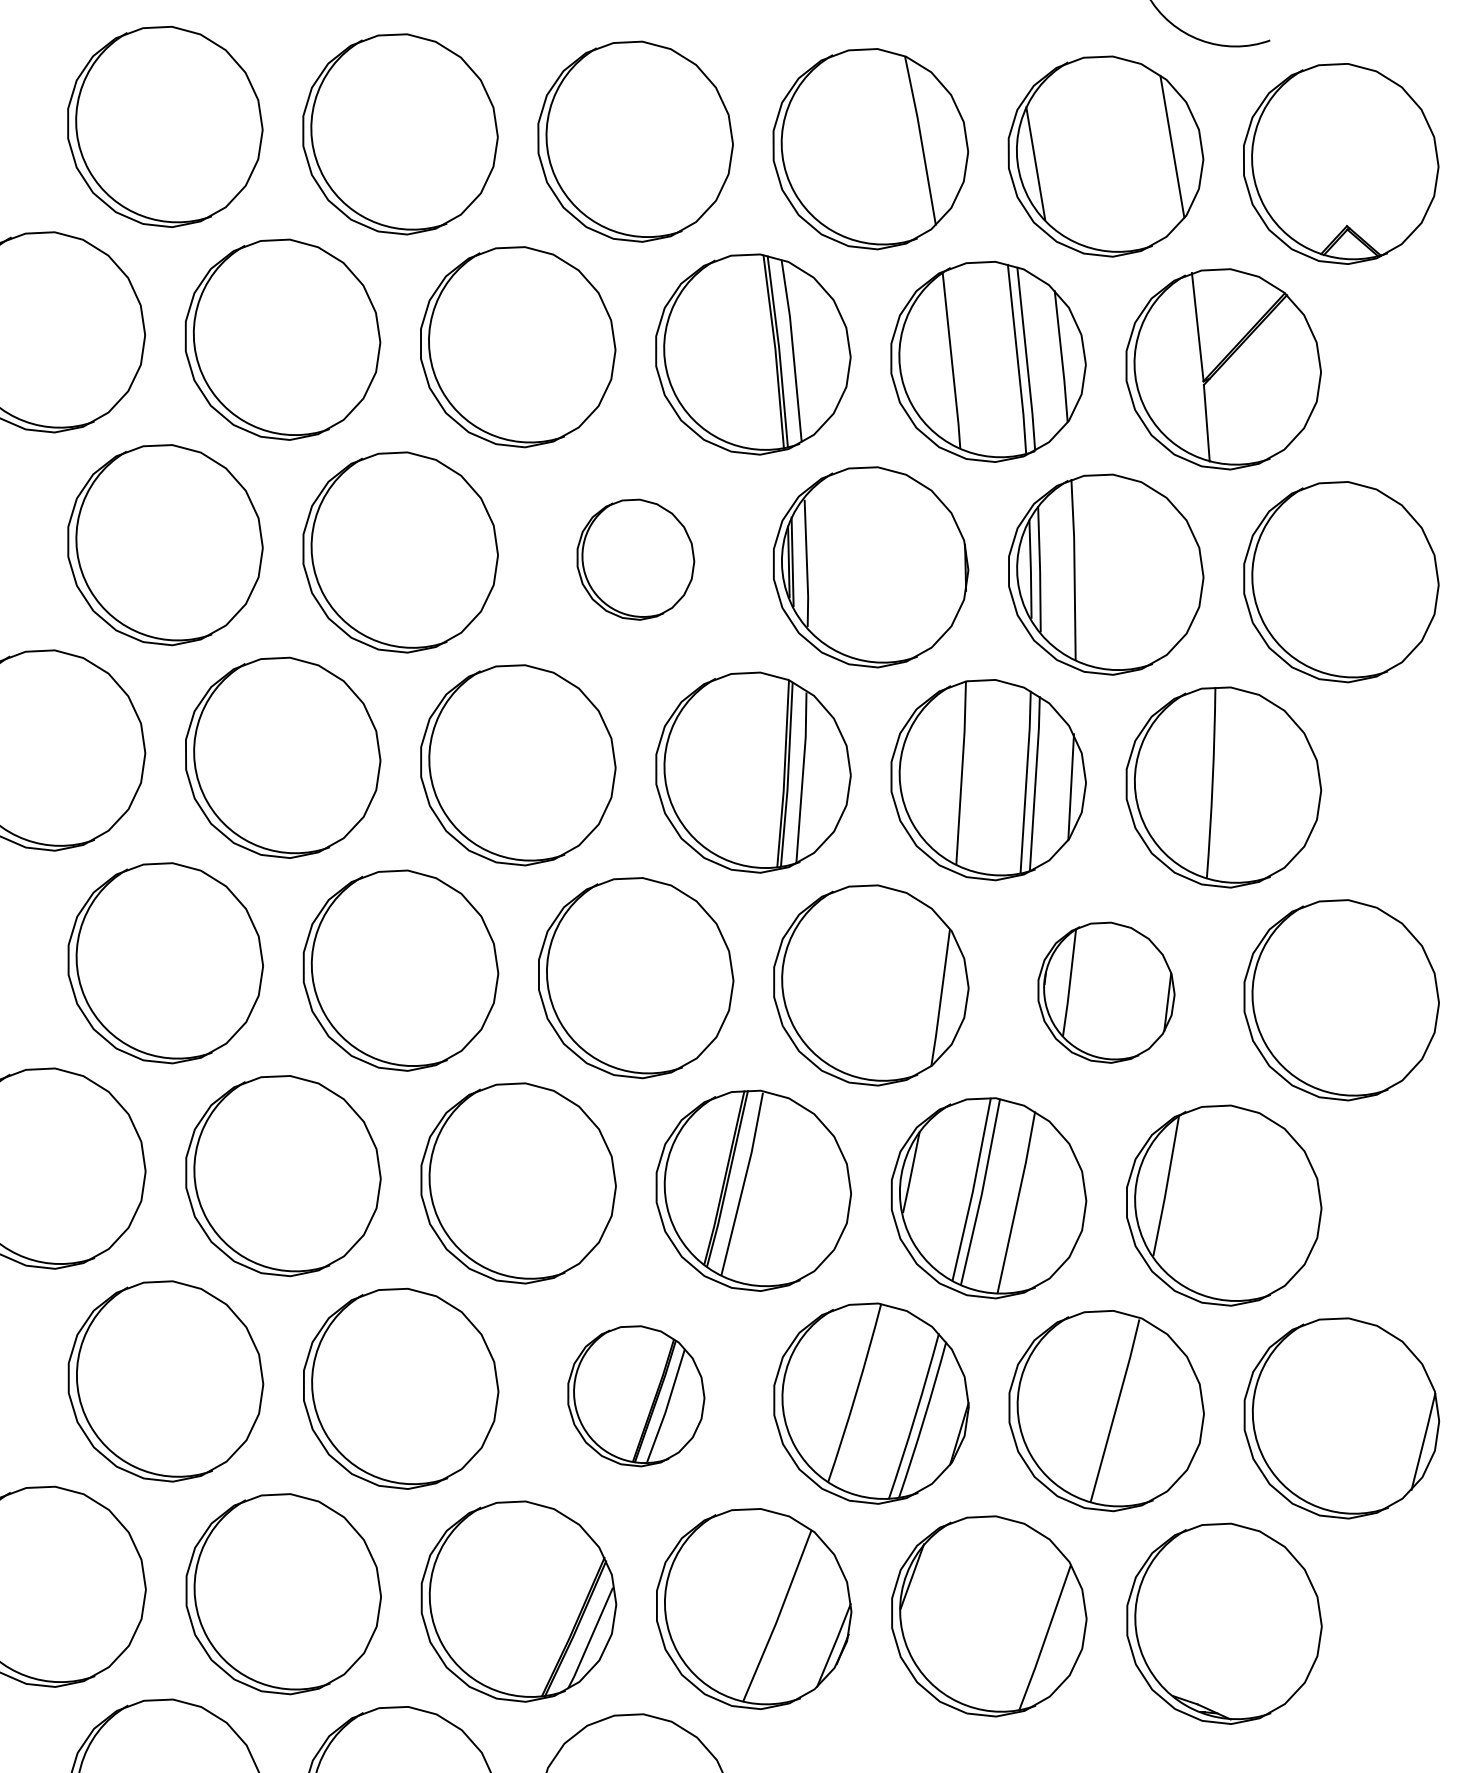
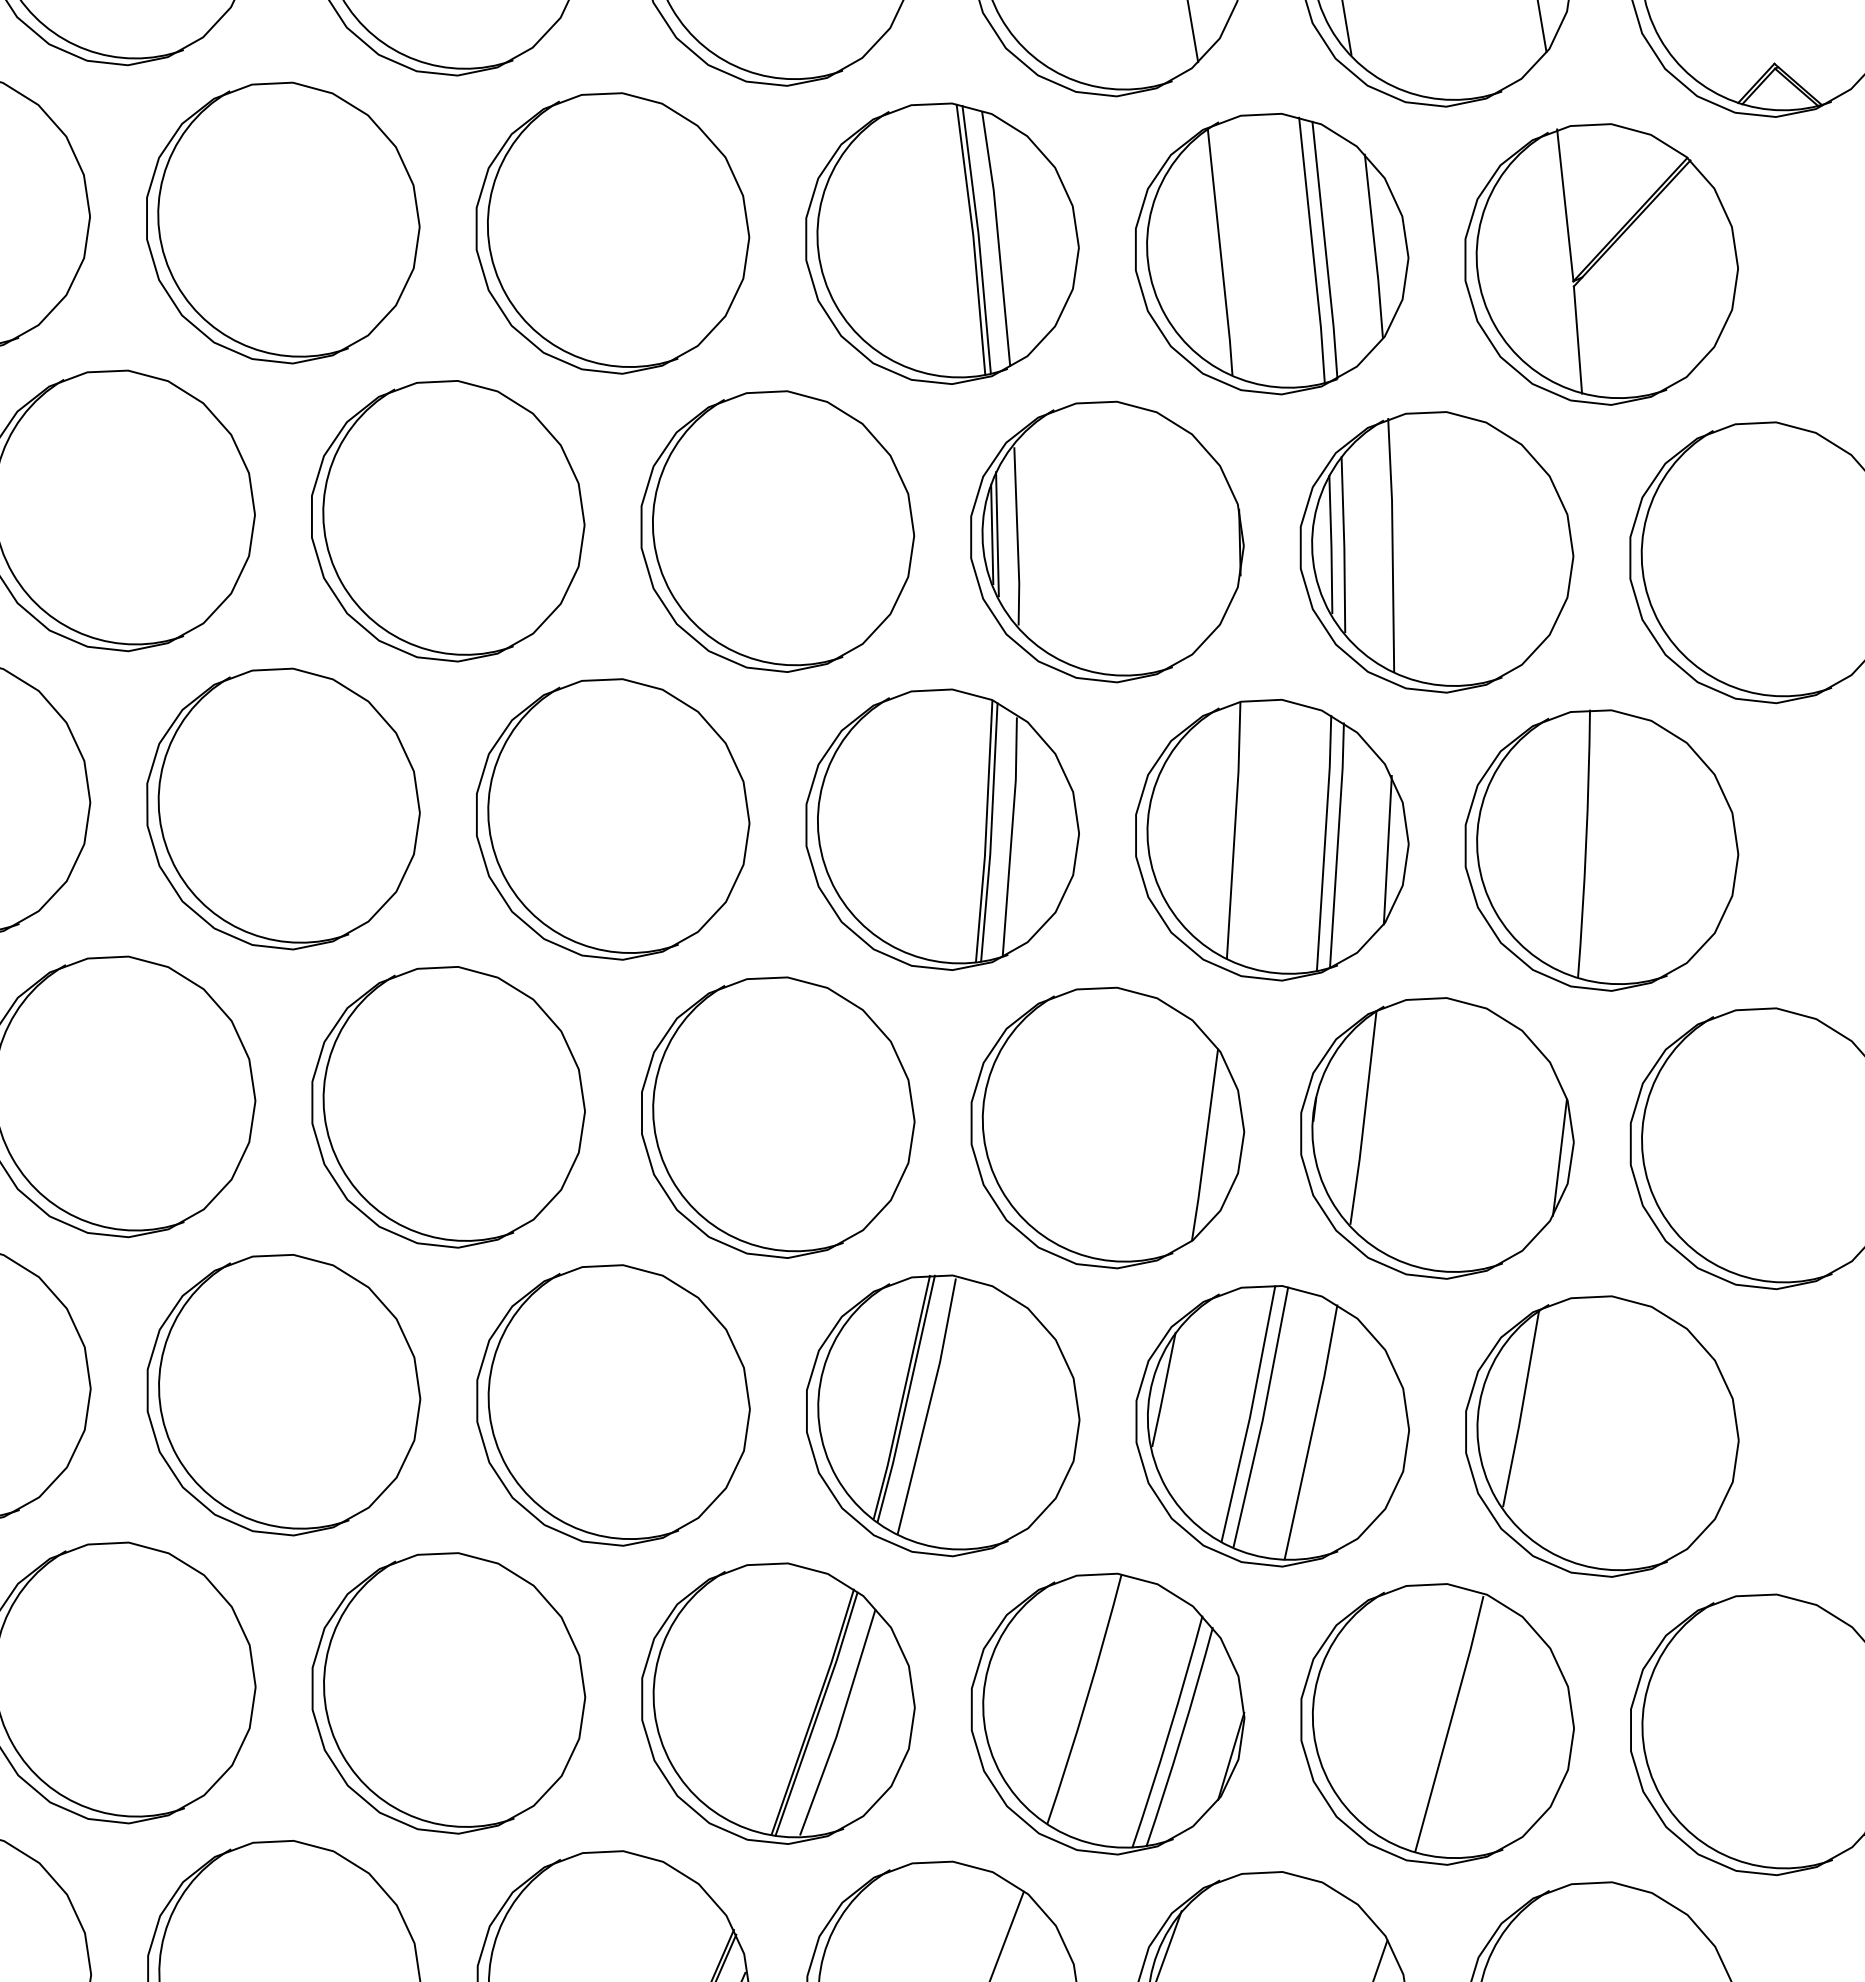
part: (635, 559) -> (777, 530), size x1.67
part: (1106, 992) -> (1437, 1137), size x1.43
part: (636, 1396) -> (778, 1704), size x1.43

